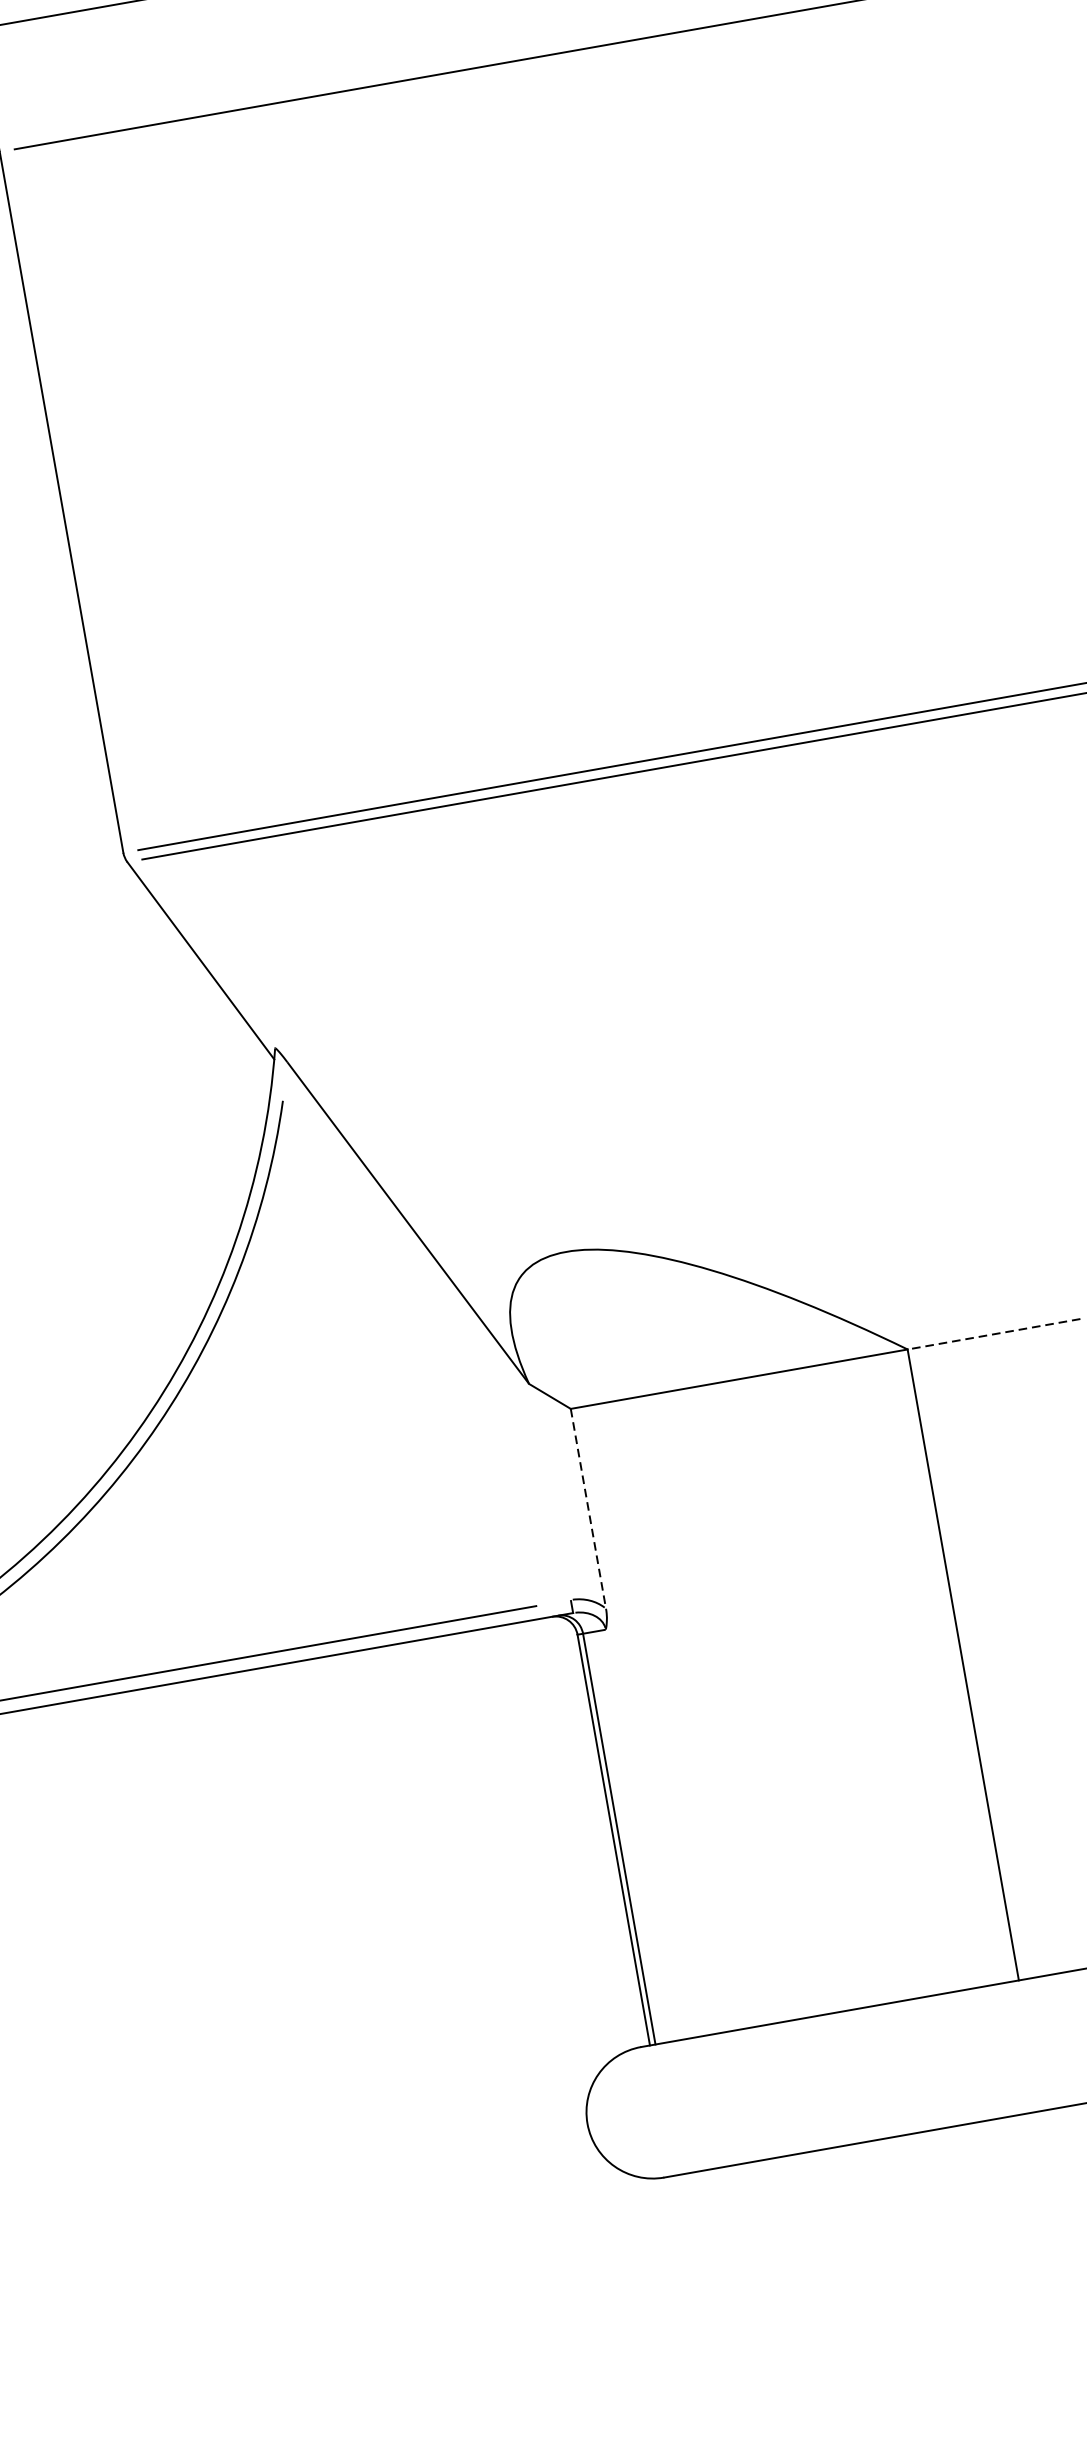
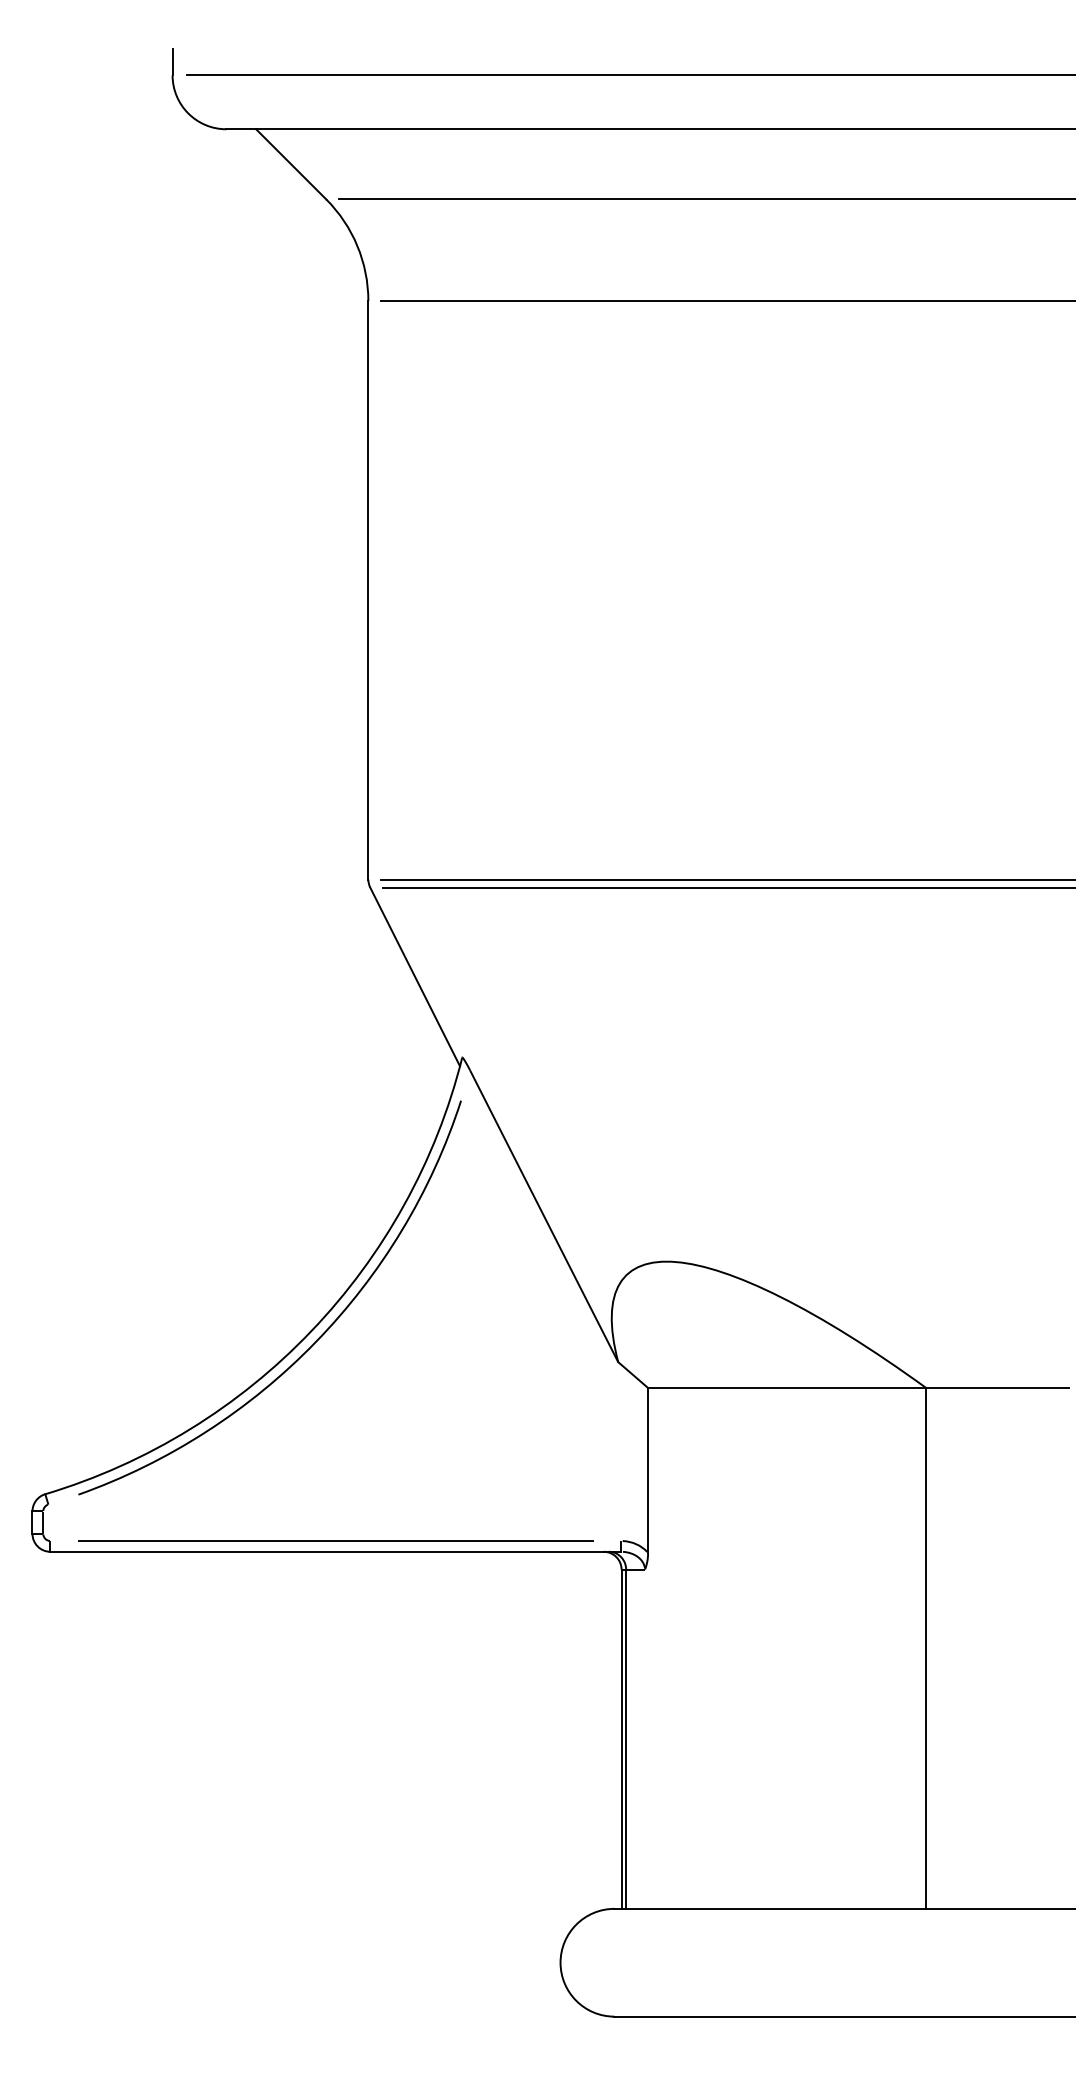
line: (992, 1333) -> (996, 1387), dashed -> solid
line: (588, 1508) -> (648, 1470), dashed -> solid

